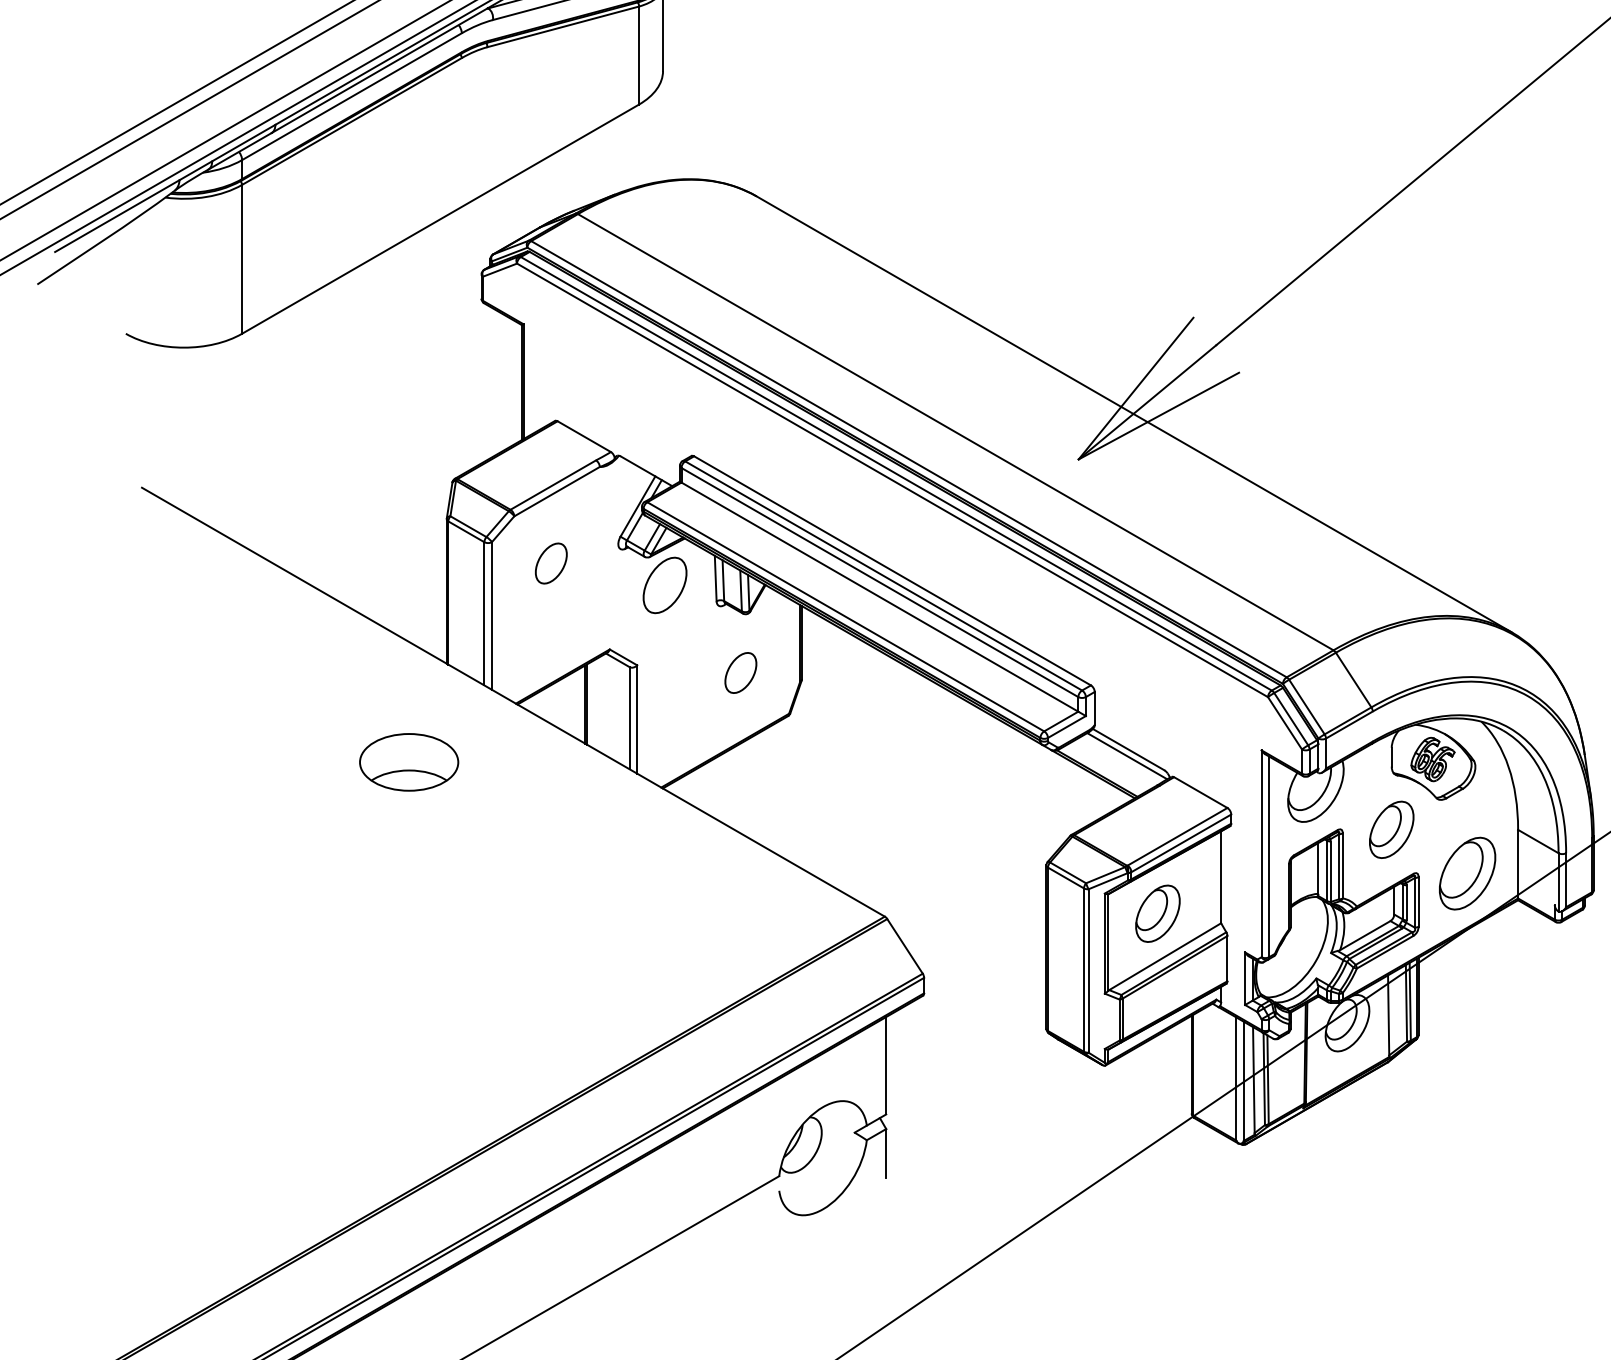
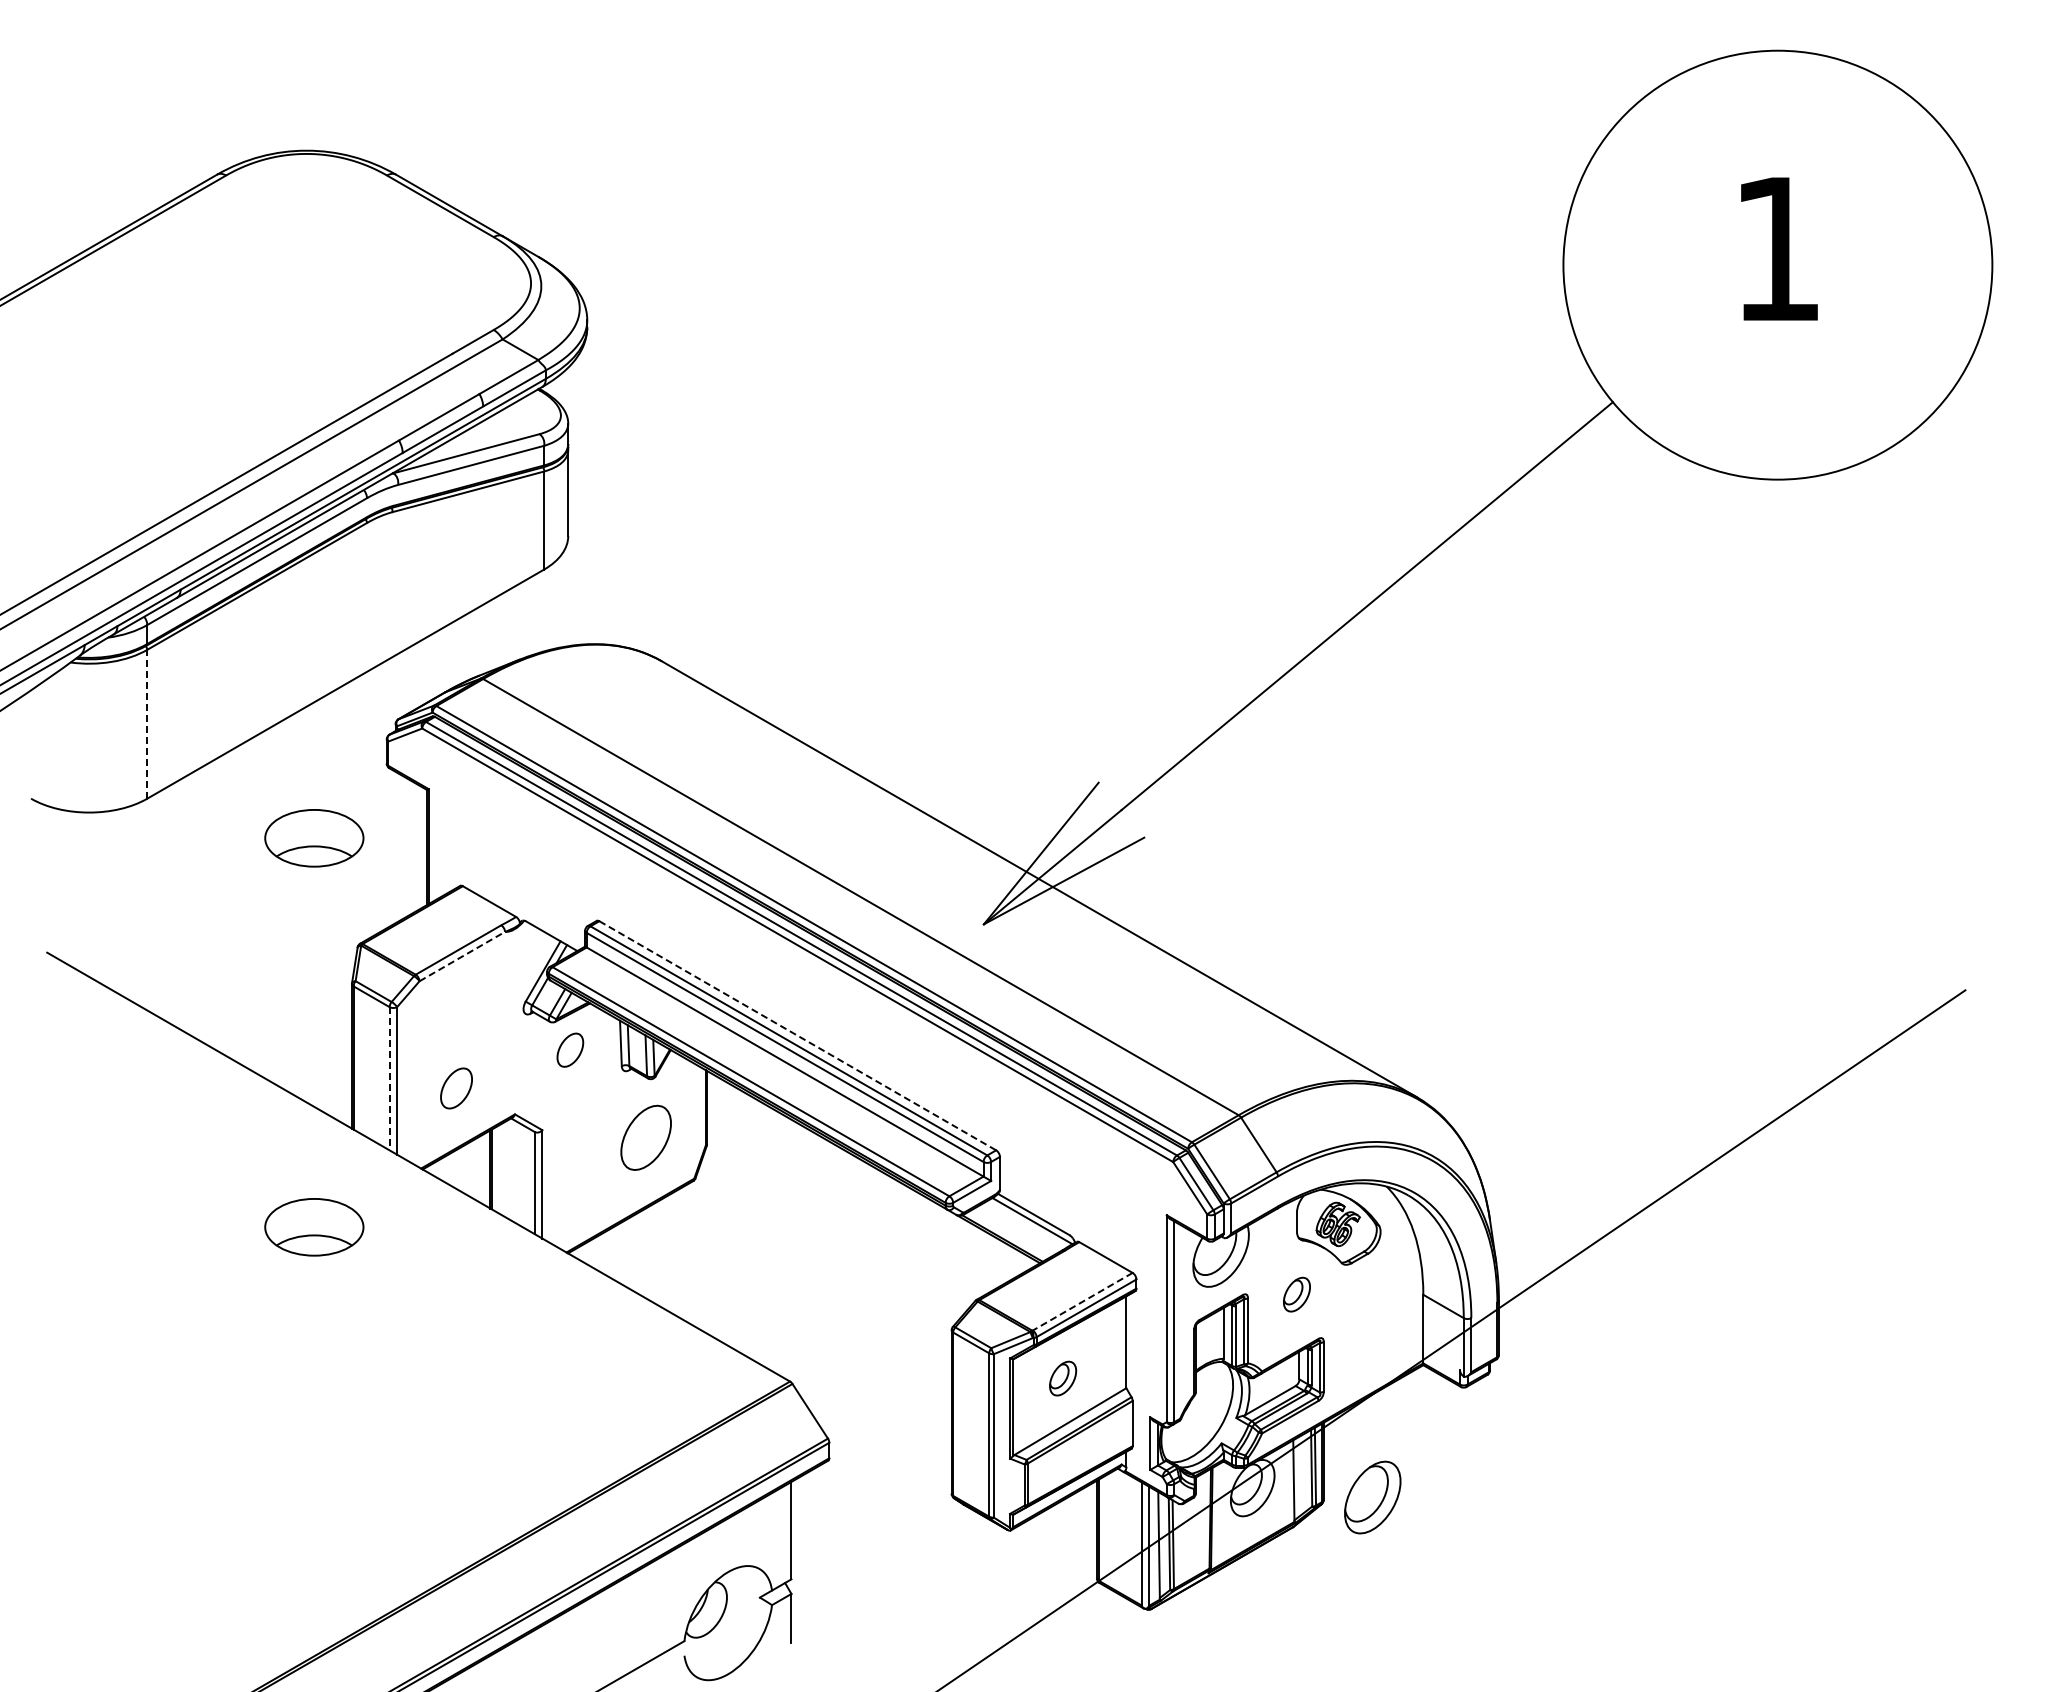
line: (242, 258) -> (147, 723), solid -> dashed
part: (409, 373) -> (314, 838), added
line: (557, 491) -> (462, 956), solid -> dashed
part: (551, 563) -> (456, 1088), moved
line: (893, 571) -> (798, 1036), solid -> dashed
part: (665, 584) -> (570, 1049), size x0.6
line: (484, 613) -> (389, 1078), solid -> dashed
part: (740, 672) -> (645, 1137), size x1.6
part: (1391, 829) -> (1296, 1294), size x0.6
line: (1177, 836) -> (1082, 1301), solid -> dashed
part: (1467, 873) -> (1372, 1497), moved
part: (1157, 913) -> (1062, 1378), size x0.6

